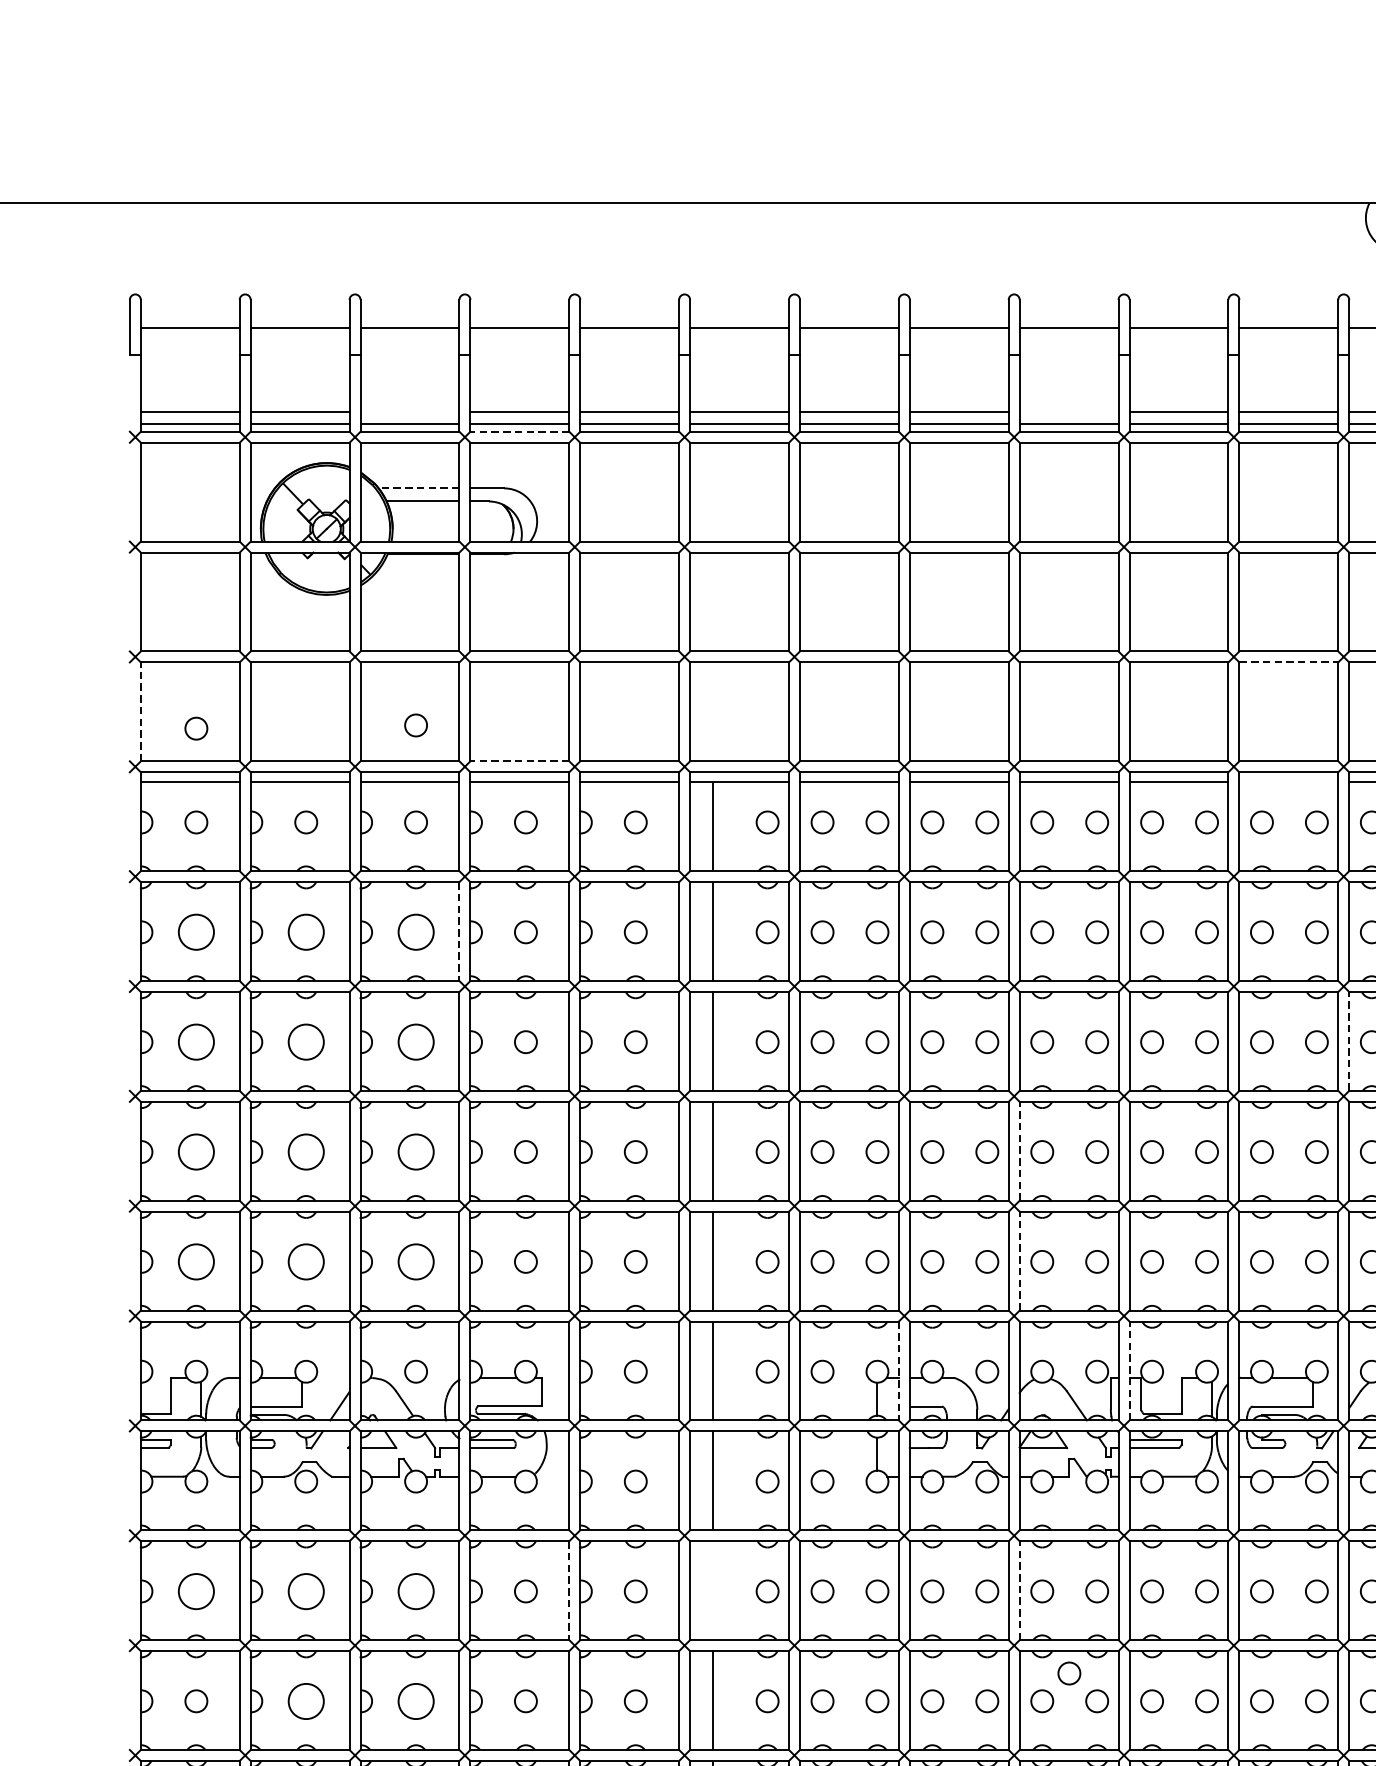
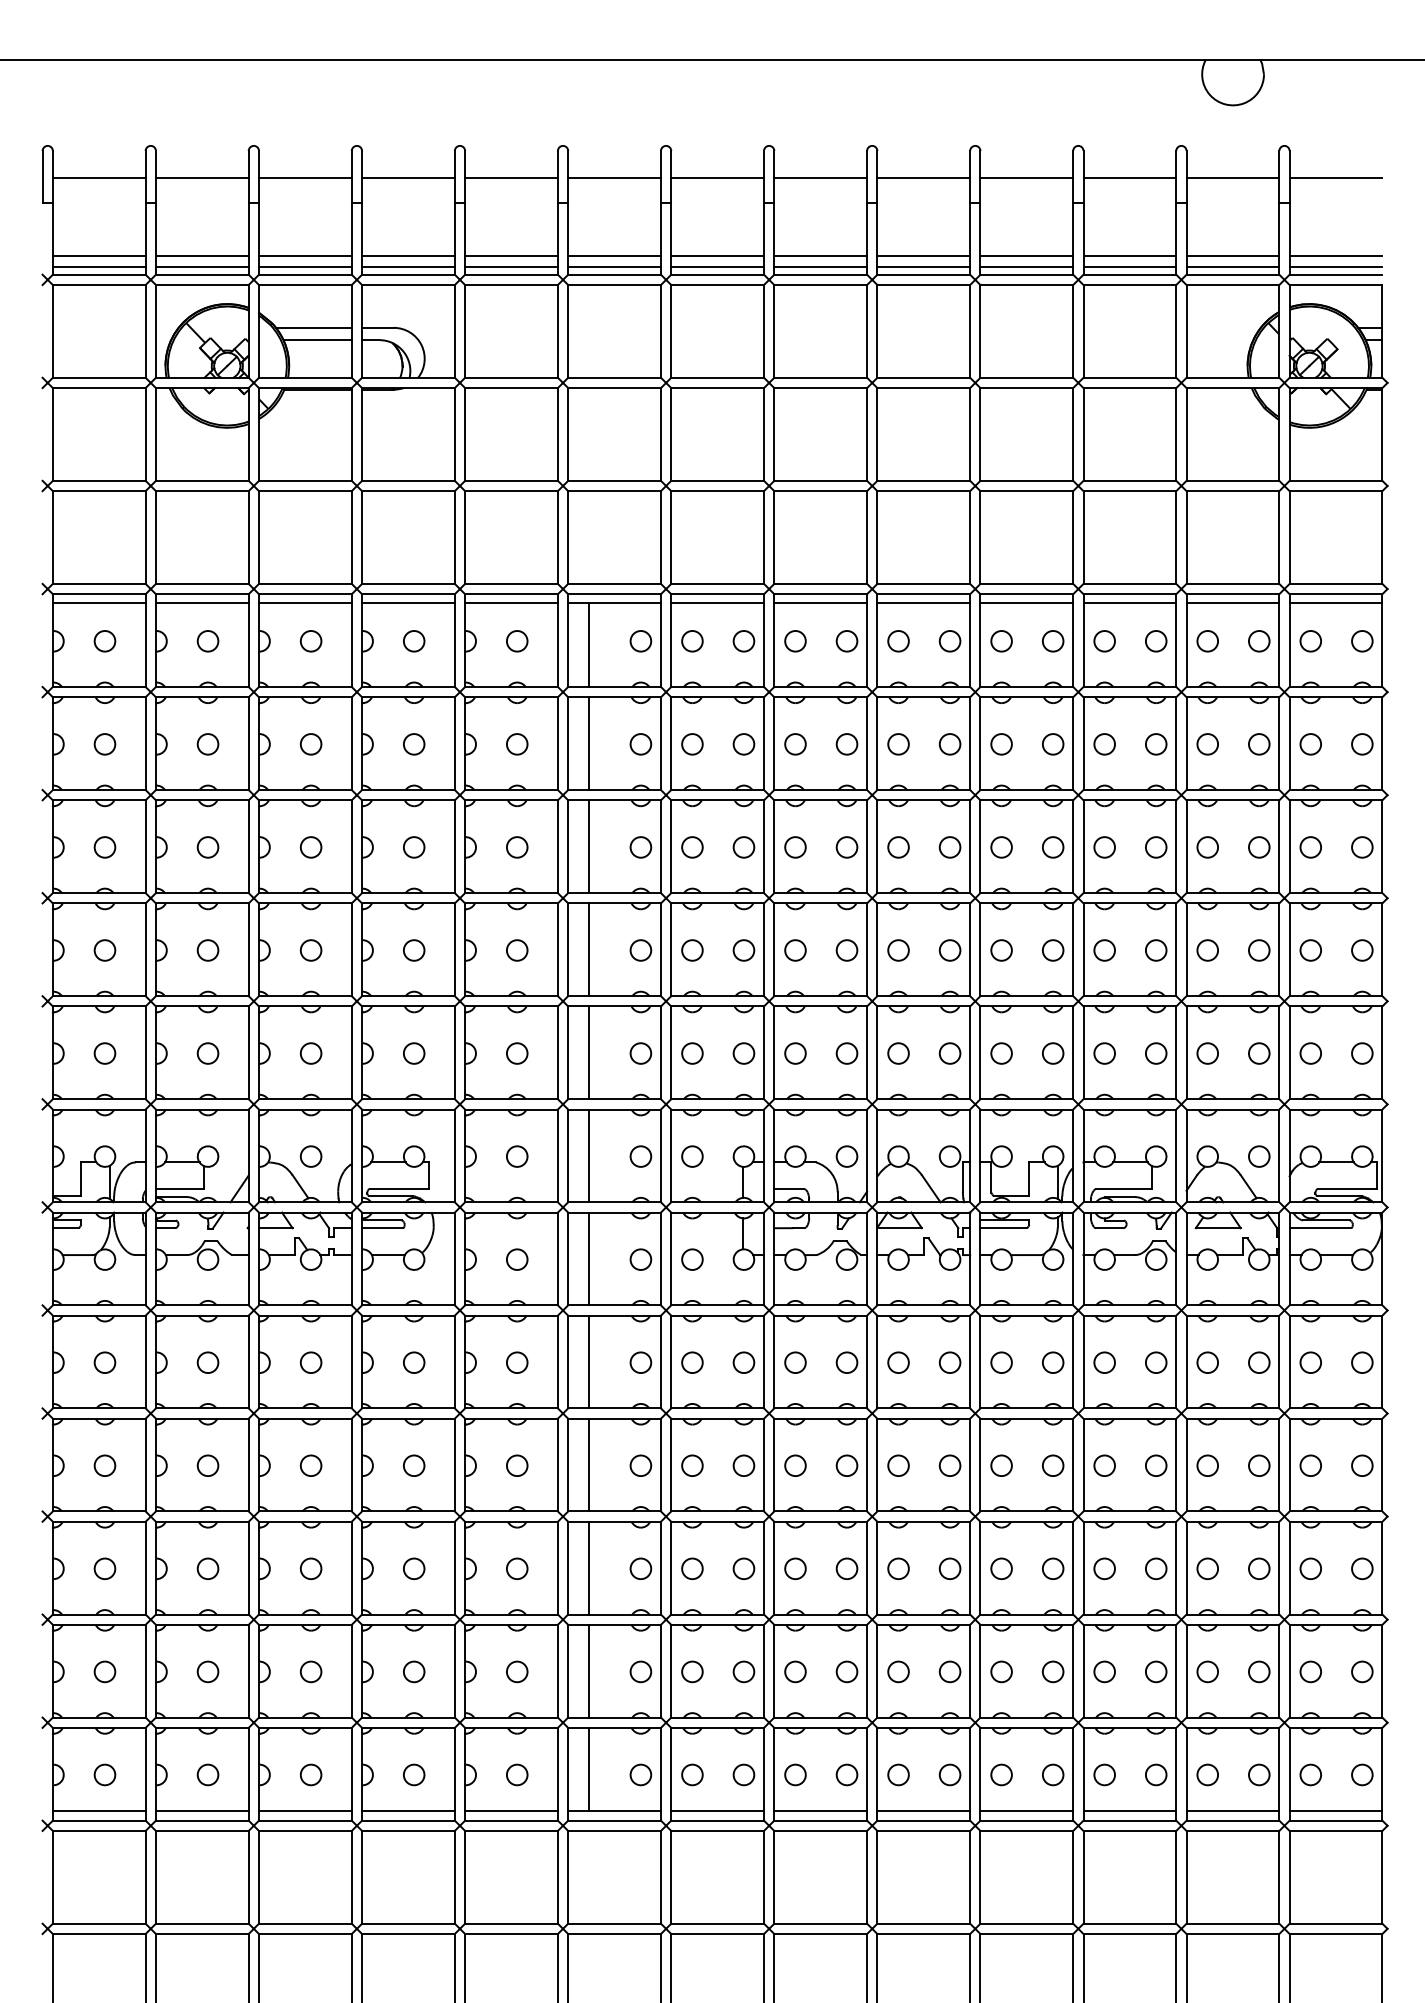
line: (410, 412) -> (305, 256), added
line: (1068, 412) -> (923, 256), added
line: (518, 431) -> (407, 274), dashed -> solid
line: (418, 487) -> (313, 327), dashed -> solid
line: (1289, 662) -> (1130, 491), dashed -> solid
line: (140, 711) -> (52, 537), dashed -> solid
circle: (415, 725) -> (310, 550), removed
circle: (195, 728) -> (104, 553), removed
line: (518, 760) -> (407, 583), dashed -> solid
line: (1288, 782) -> (1129, 603), added
circle: (195, 932) -> (104, 744), size x0.62
circle: (305, 932) -> (207, 744), size x0.62
circle: (415, 932) -> (310, 744), size x0.62
line: (459, 932) -> (351, 744), dashed -> solid
line: (1349, 1041) -> (1186, 846), dashed -> solid
circle: (195, 1042) -> (104, 847), size x0.62
circle: (305, 1042) -> (207, 847), size x0.62
circle: (415, 1042) -> (310, 847), size x0.62
line: (1019, 1150) -> (877, 949), dashed -> solid
circle: (195, 1152) -> (104, 950), size x0.62
circle: (305, 1152) -> (207, 950), size x0.62
circle: (415, 1152) -> (310, 950), size x0.62
line: (1019, 1260) -> (877, 1052), dashed -> solid
circle: (195, 1261) -> (104, 1053), size x0.62
circle: (305, 1261) -> (207, 1053), size x0.62
circle: (415, 1261) -> (310, 1053), size x0.62
line: (1129, 1370) -> (980, 1155), dashed -> solid
line: (899, 1371) -> (764, 1156), dashed -> solid
line: (712, 1590) -> (589, 1361), added
line: (1019, 1590) -> (877, 1361), dashed -> solid
circle: (195, 1591) -> (104, 1362), size x0.62
circle: (305, 1591) -> (207, 1362), size x0.62
circle: (415, 1591) -> (310, 1362), size x0.62
line: (568, 1591) -> (454, 1362), dashed -> solid
circle: (1068, 1673) -> (923, 1439), removed
circle: (305, 1700) -> (207, 1465), size x0.62
circle: (415, 1700) -> (310, 1465), size x0.62

